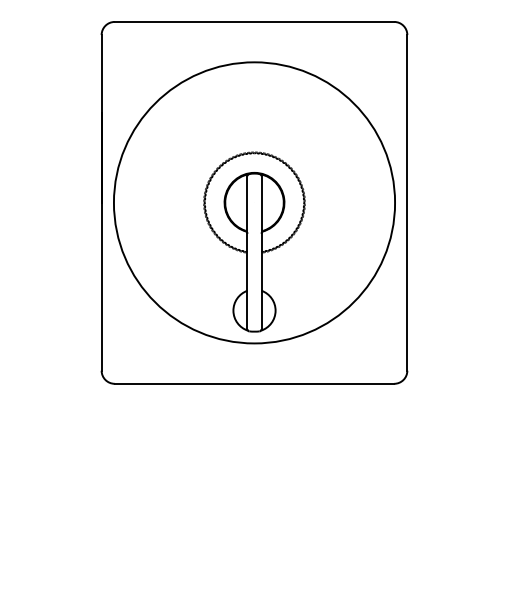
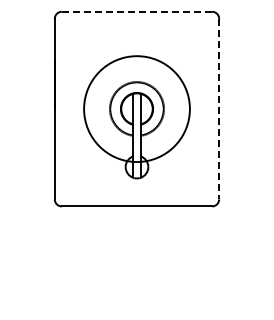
line: (253, 21) -> (136, 11), solid -> dashed
circle: (253, 201) -> (136, 108), size x0.7
line: (407, 203) -> (219, 109), solid -> dashed

